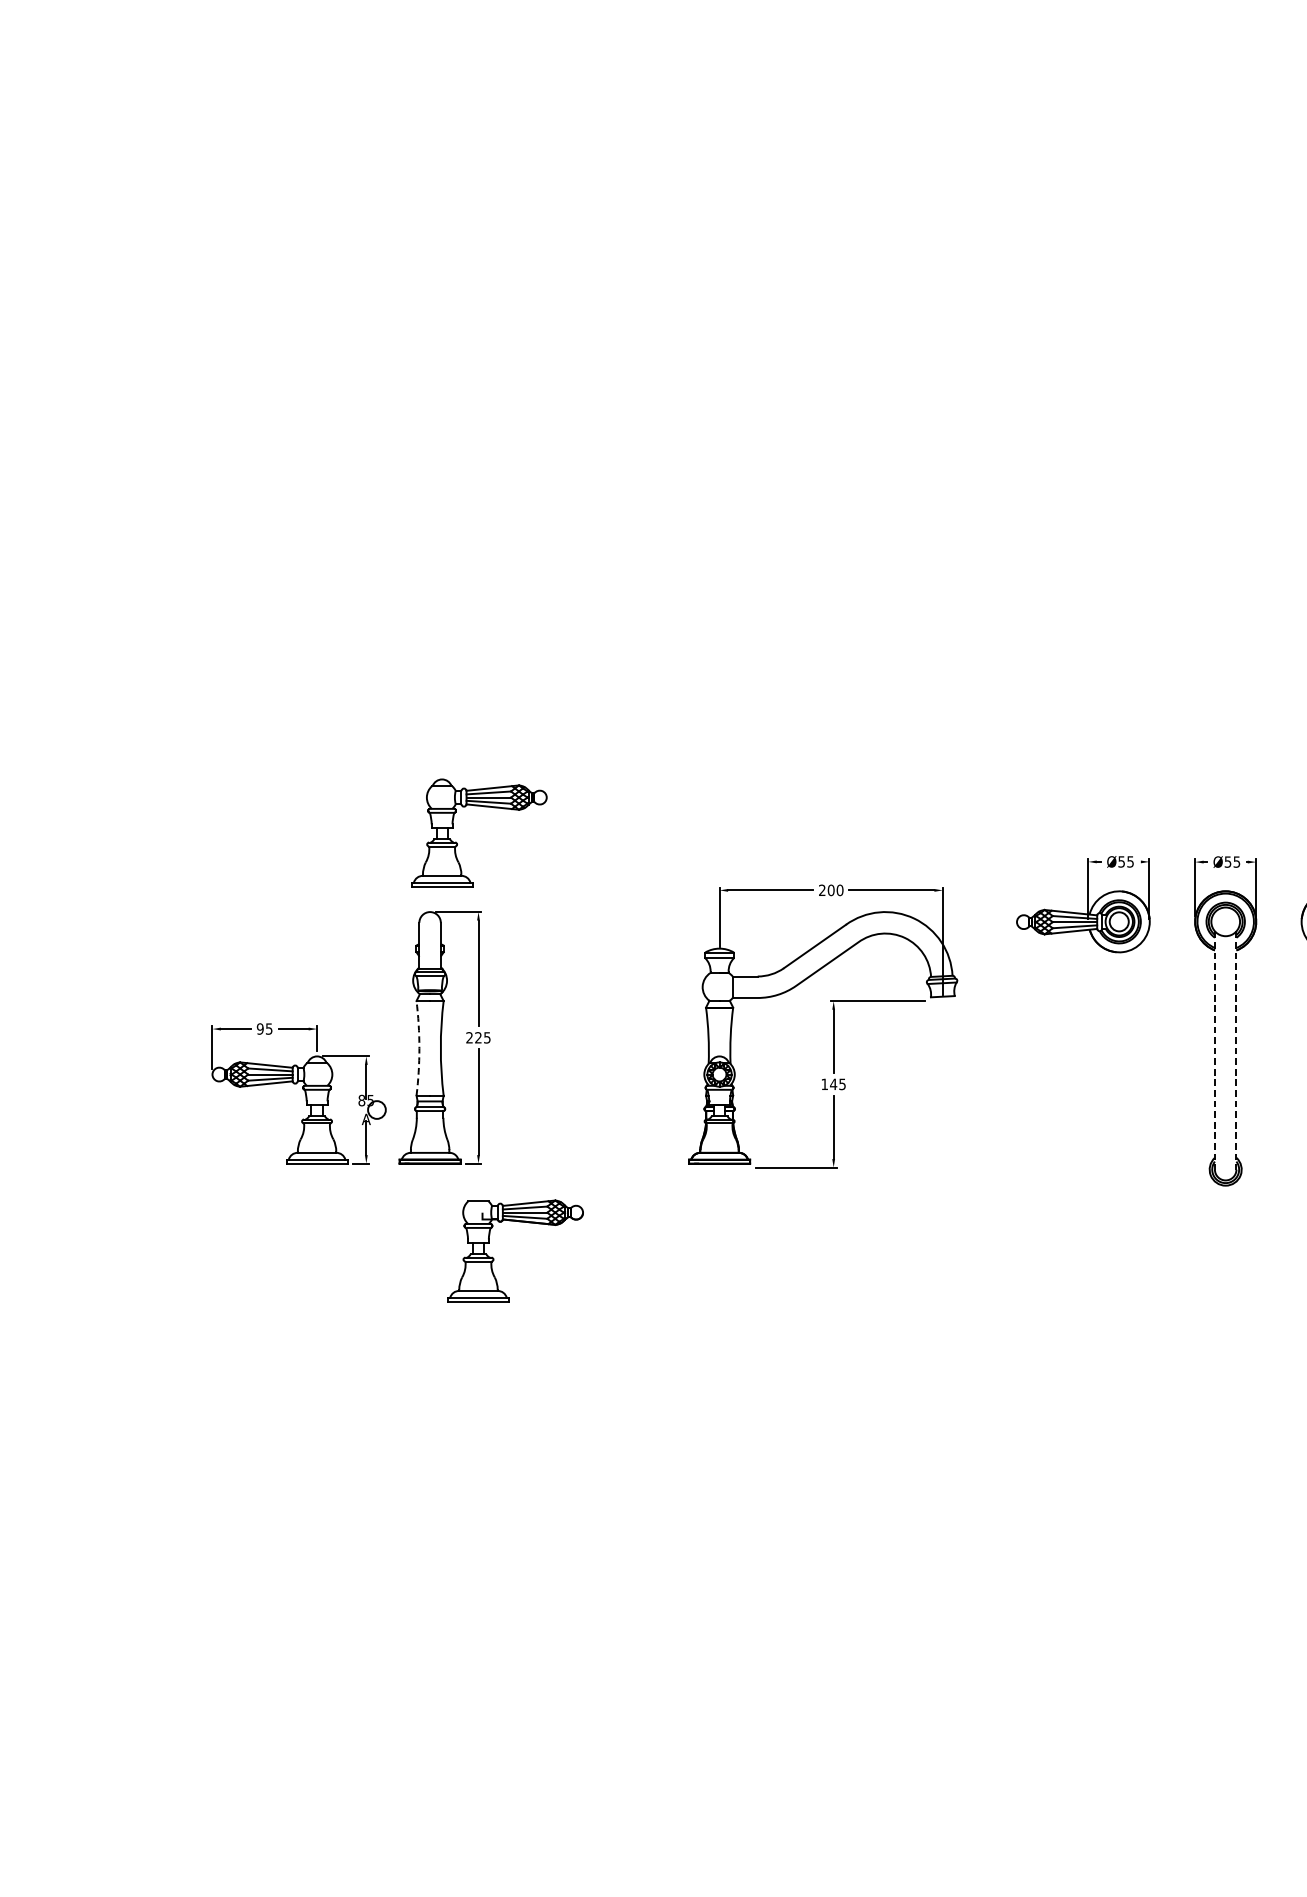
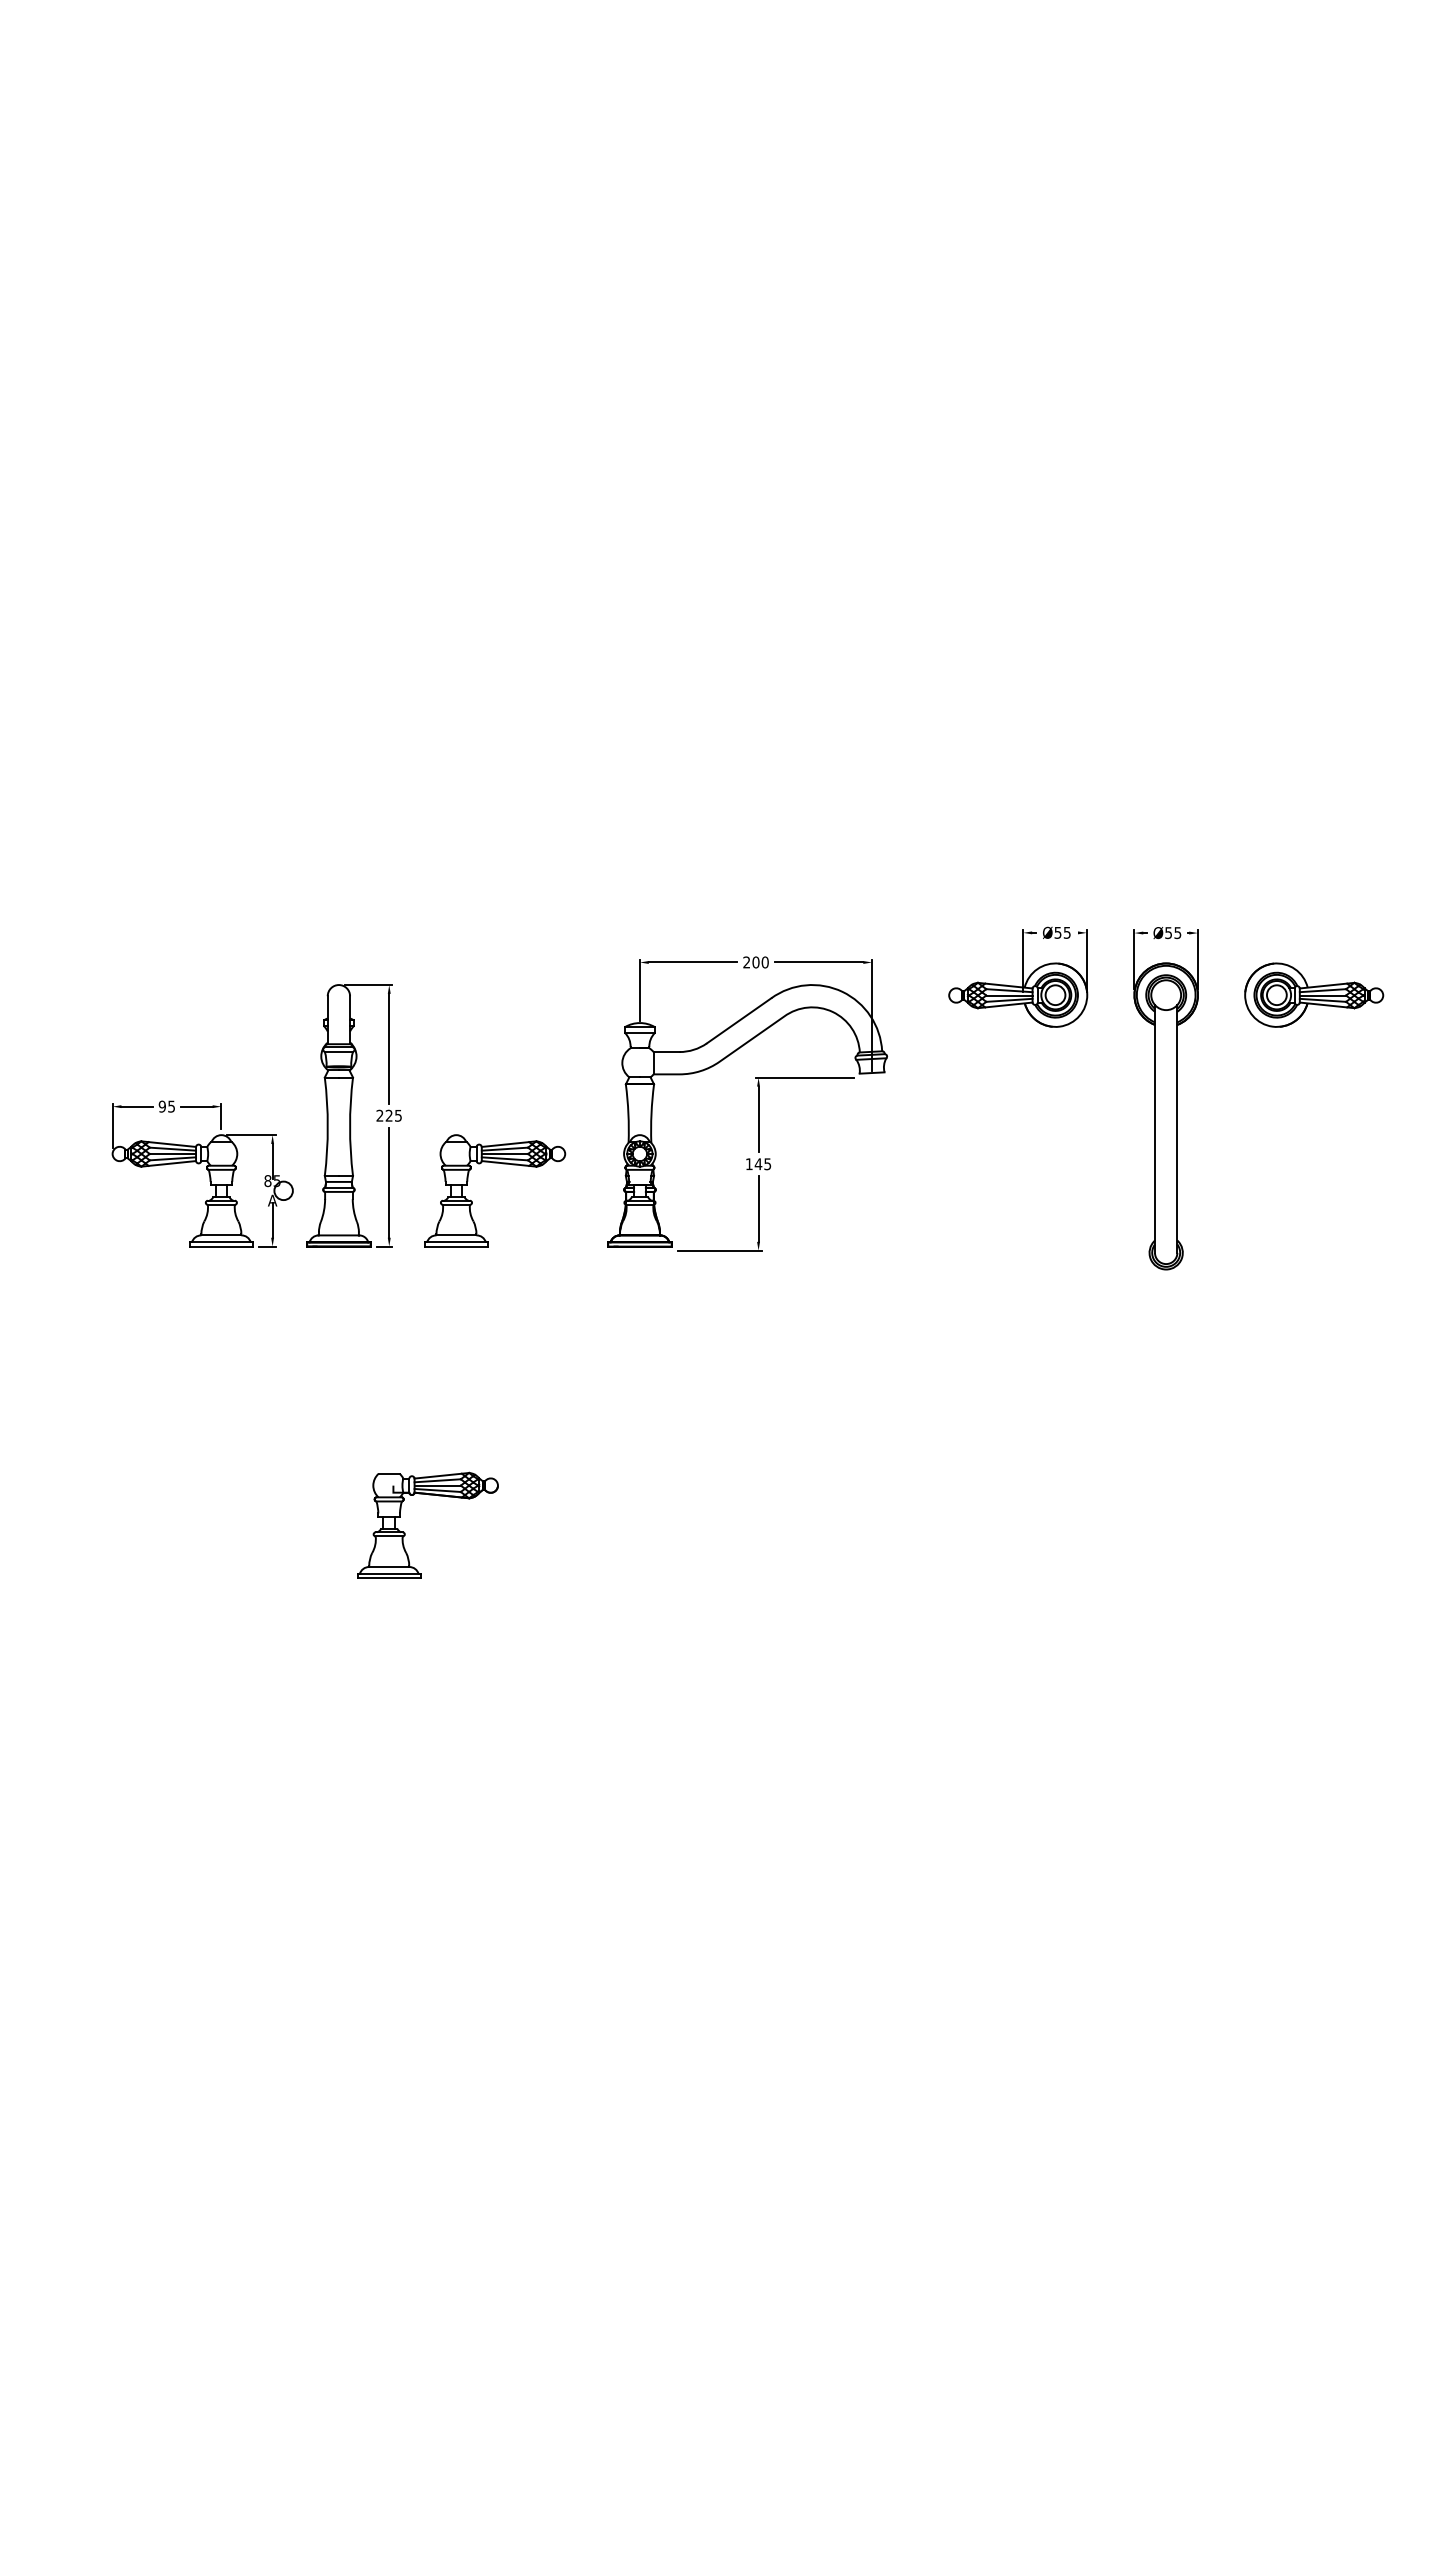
part: (457, 843) -> (472, 1201), moved
arc: (419, 1048) -> (327, 1126), dashed -> solid
line: (1215, 1051) -> (1155, 1129), dashed -> solid
line: (1236, 1051) -> (1177, 1129), dashed -> solid
part: (494, 1258) -> (405, 1533), moved

